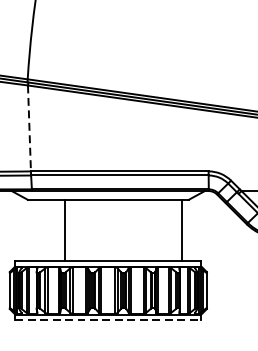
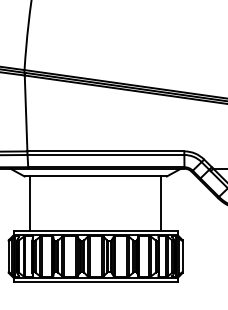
line: (29, 128) -> (26, 113), dashed -> solid
line: (65, 230) -> (30, 203), moved
line: (109, 319) -> (96, 282), dashed -> solid

